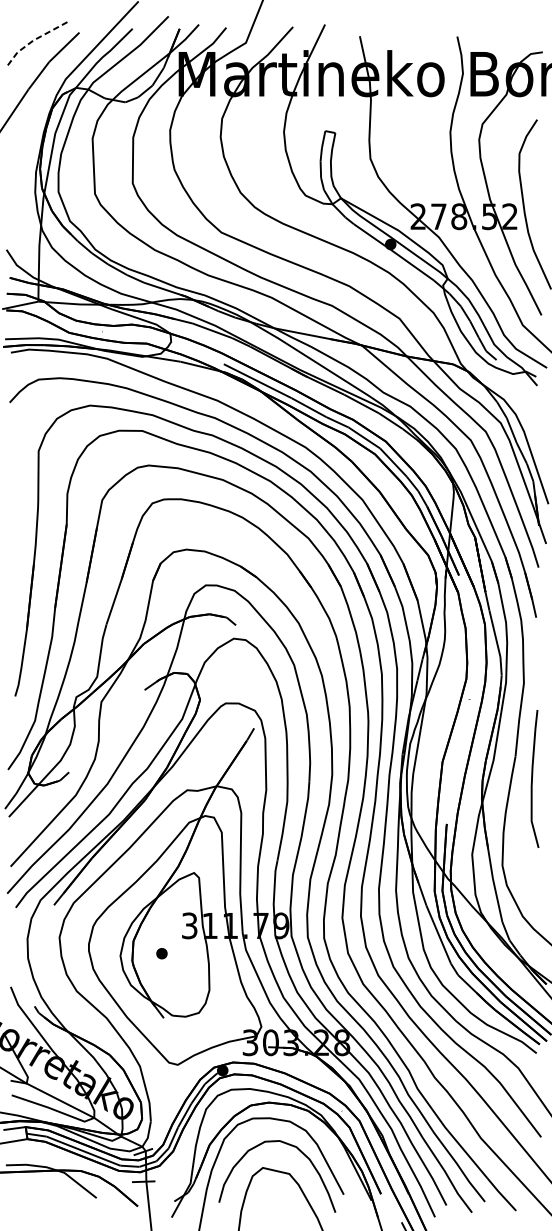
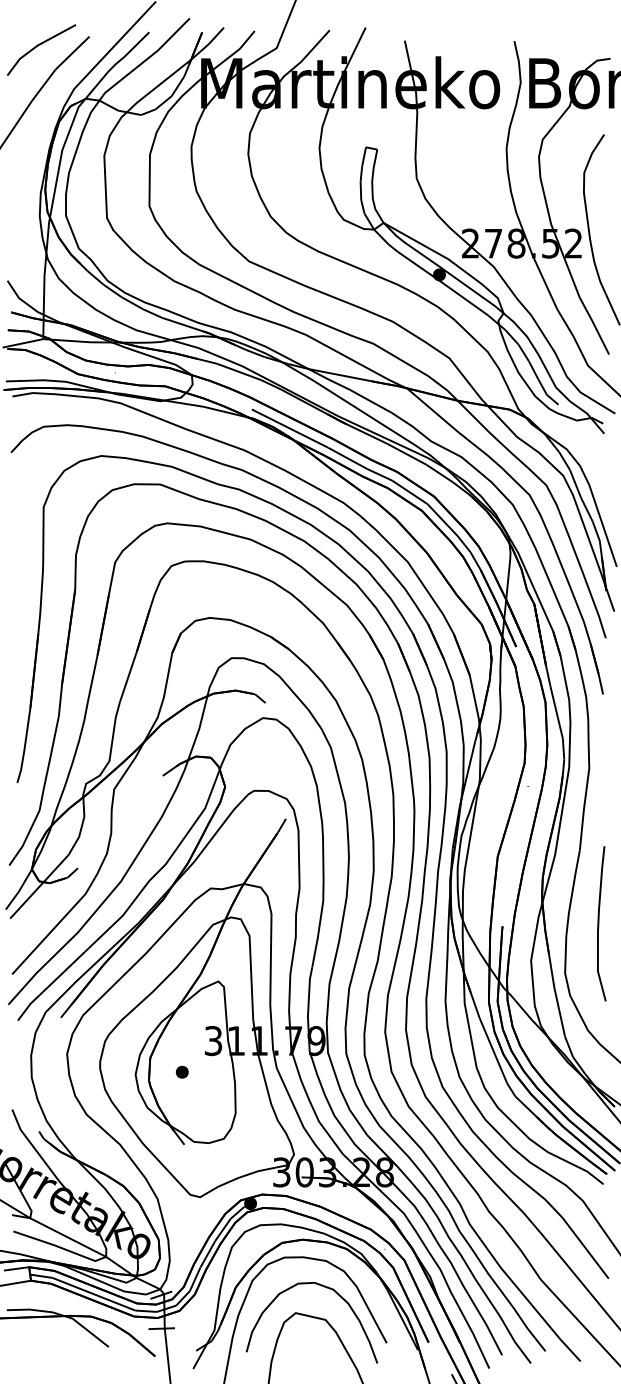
line: (33, 40) -> (37, 45), dashed -> solid
curve: (533, 778) -> (599, 923), moved

